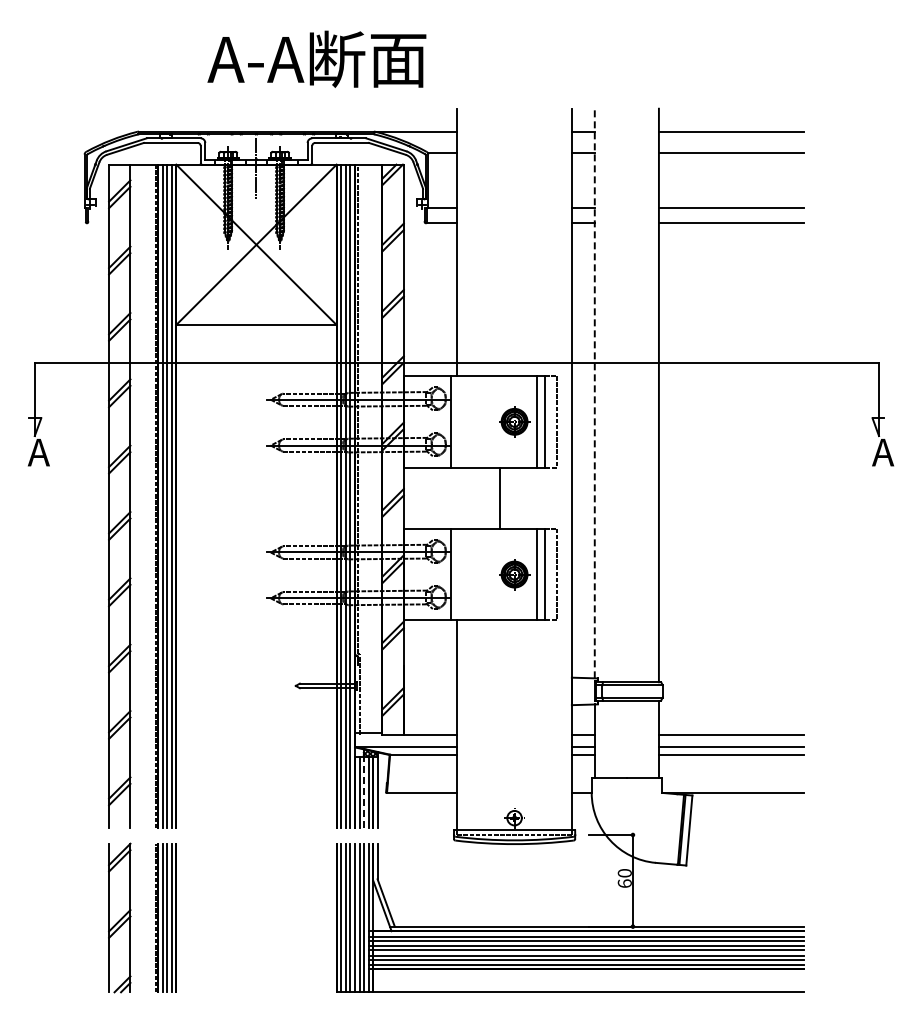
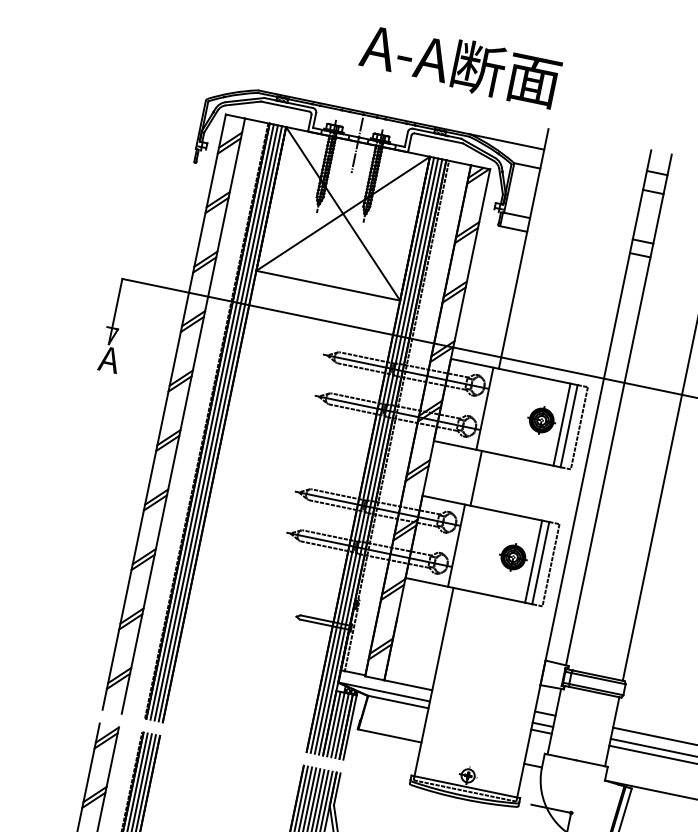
text: (316, 58) -> (460, 63), moved
line: (594, 393) -> (618, 409), dashed -> solid
line: (500, 497) -> (476, 477), moved
line: (364, 792) -> (338, 724), dashed -> solid

